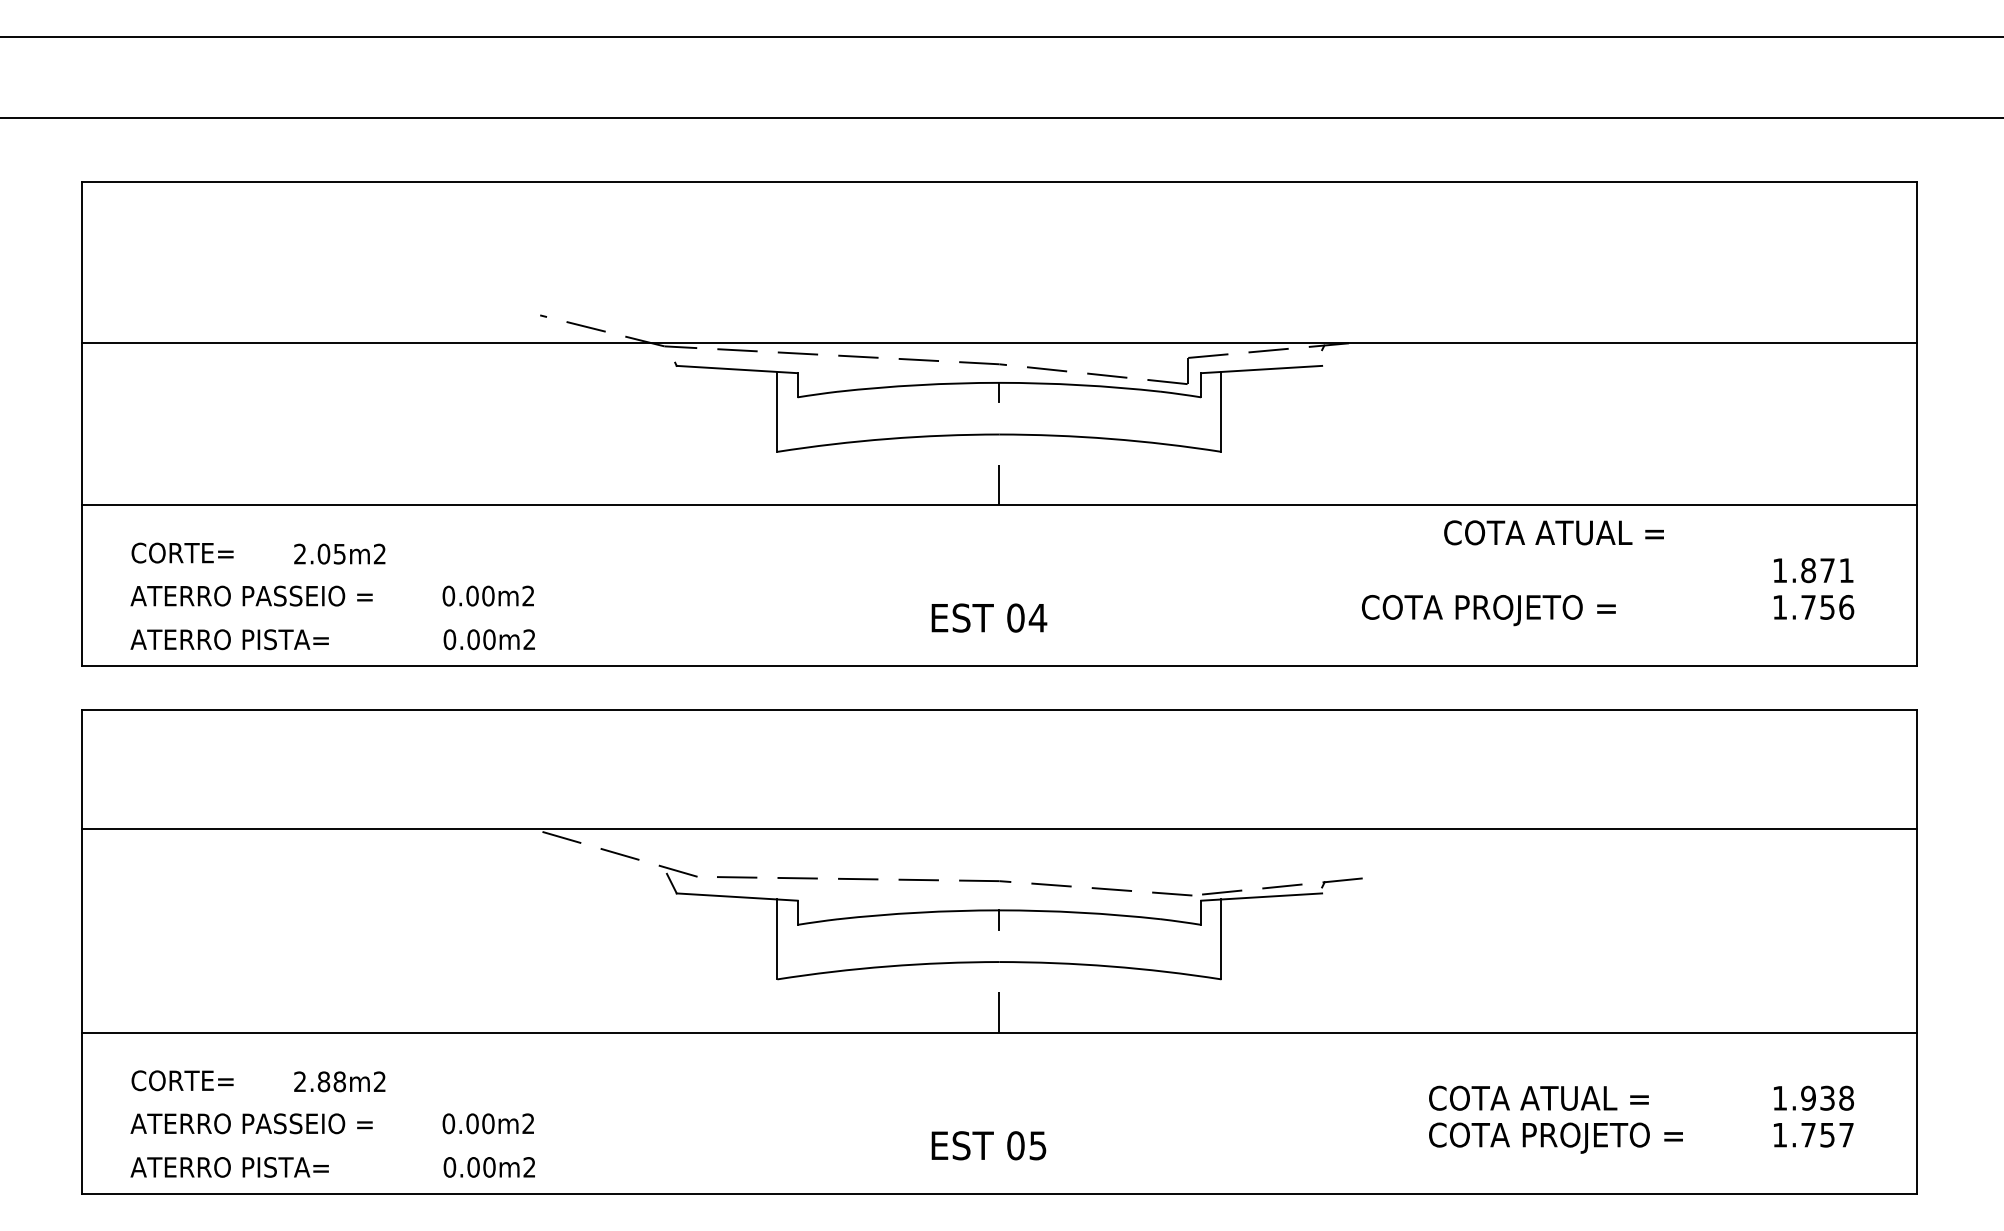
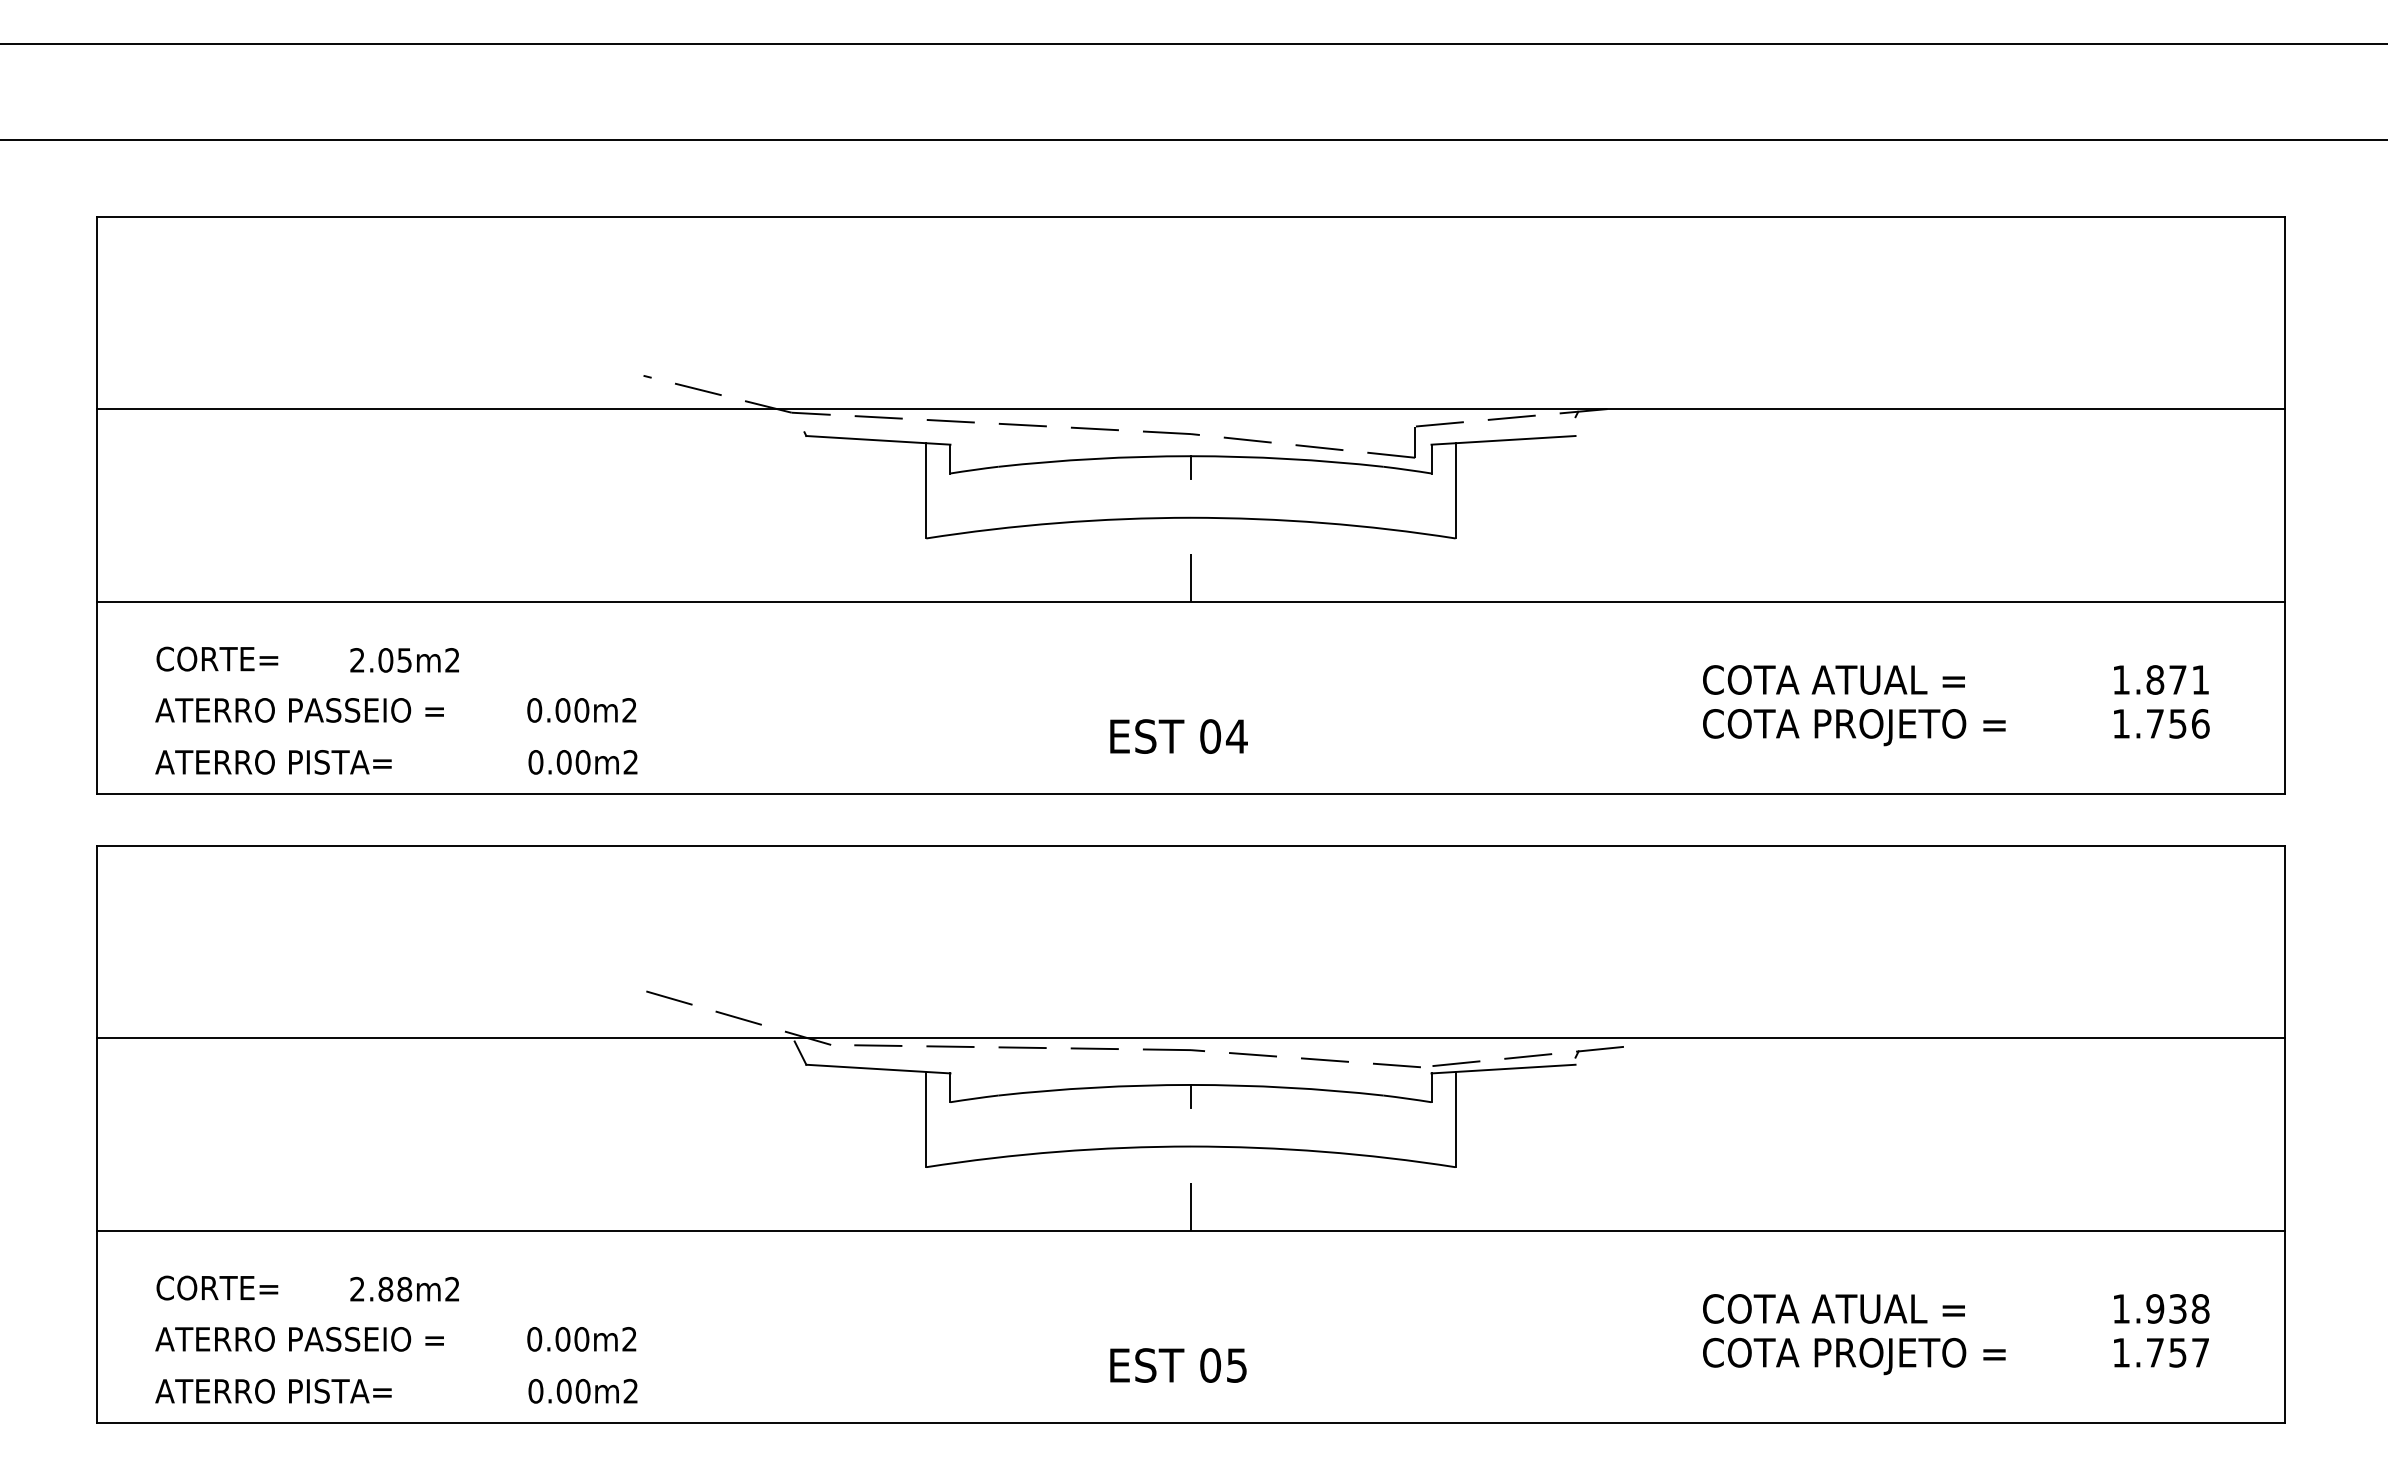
text: (1553, 532) -> (1833, 679), moved
text: (1489, 610) -> (1854, 727), moved
line: (999, 829) -> (1190, 1038), moved

